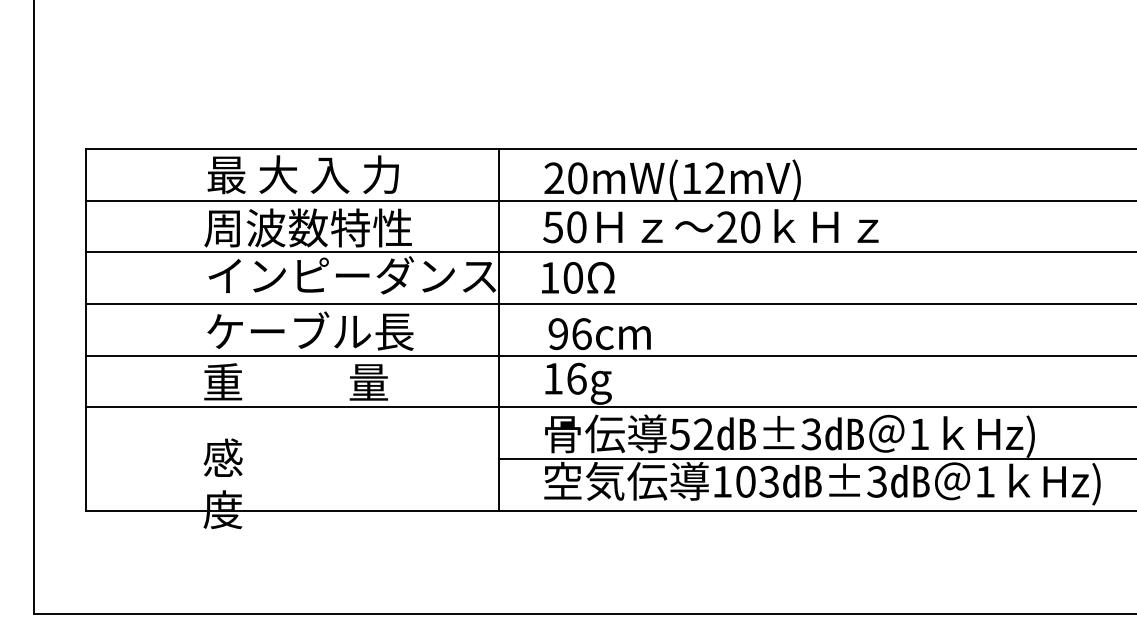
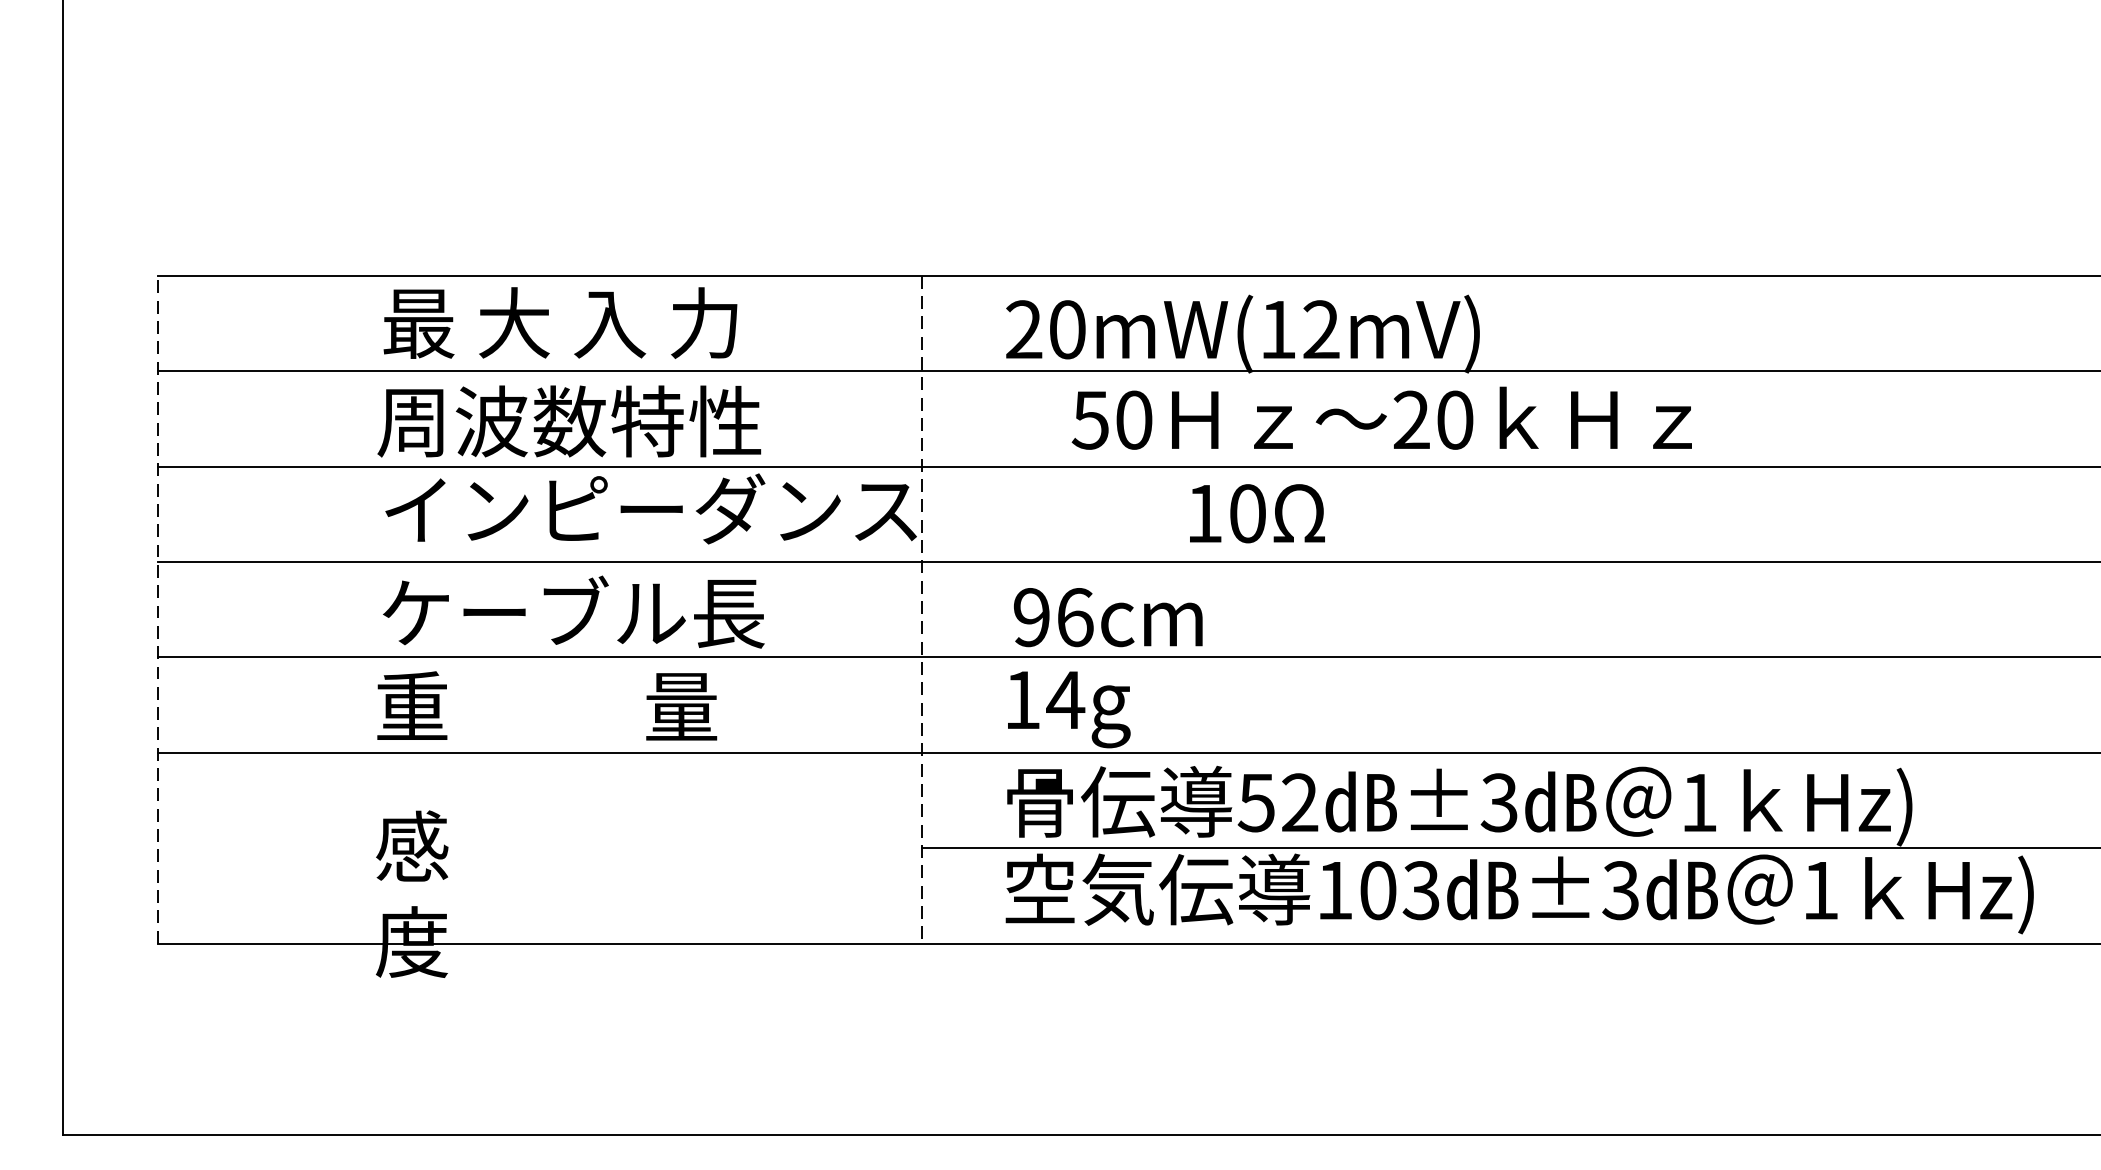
text: (710, 226) -> (1381, 418), moved
text: (578, 277) -> (1257, 512), moved
line: (85, 329) -> (157, 609), solid -> dashed
line: (498, 329) -> (921, 609), solid -> dashed
text: (576, 378) -> (1065, 699), 16g -> 14g

